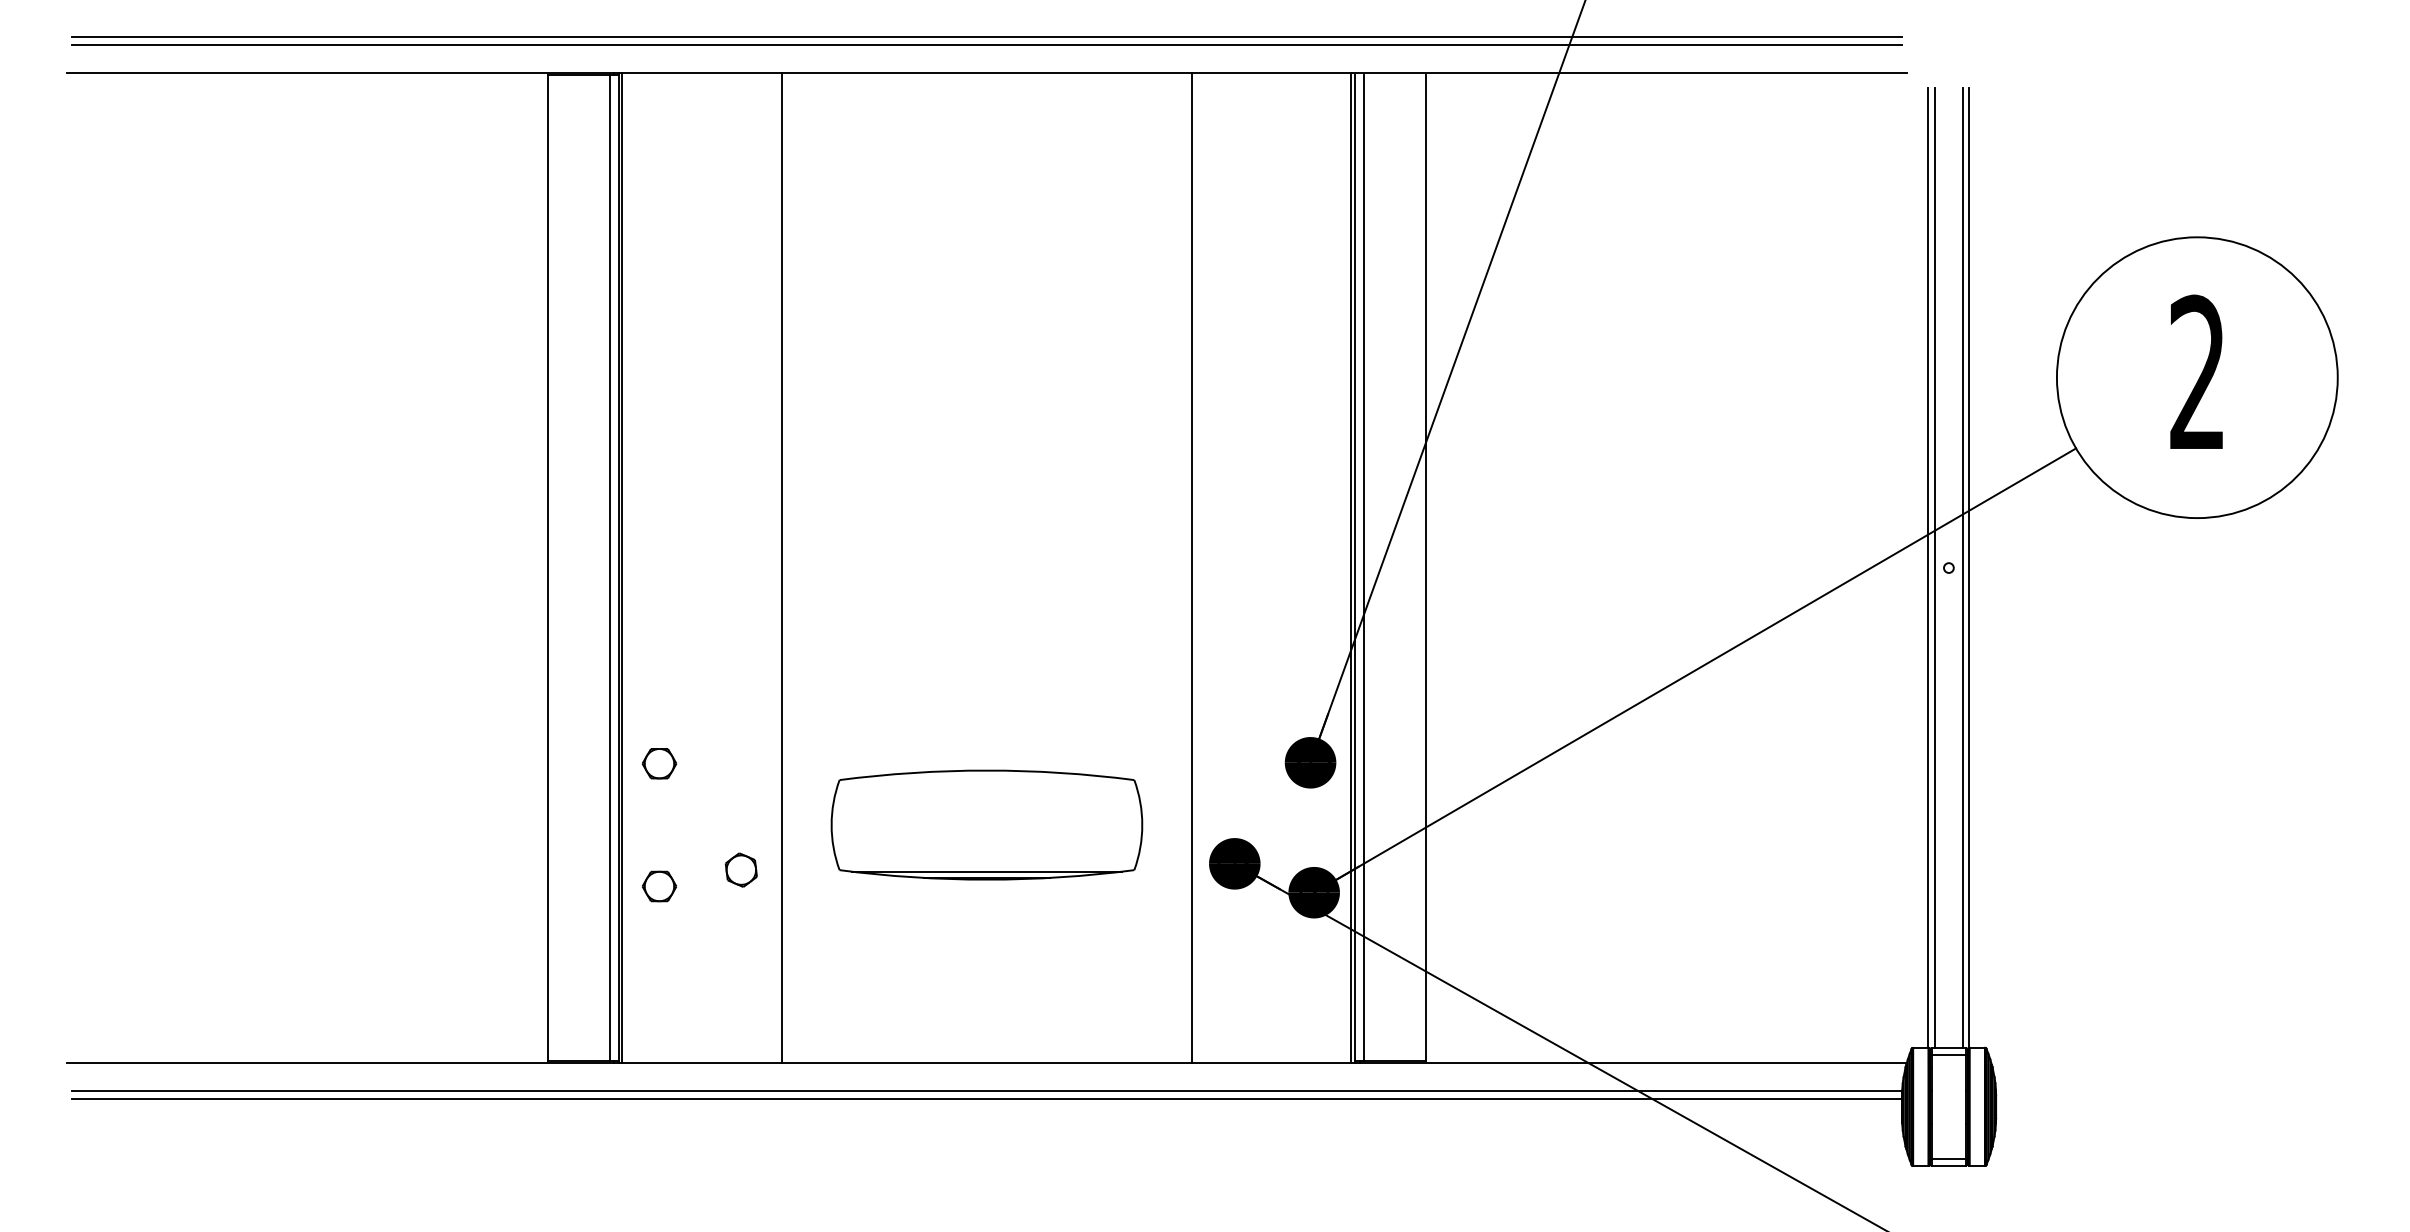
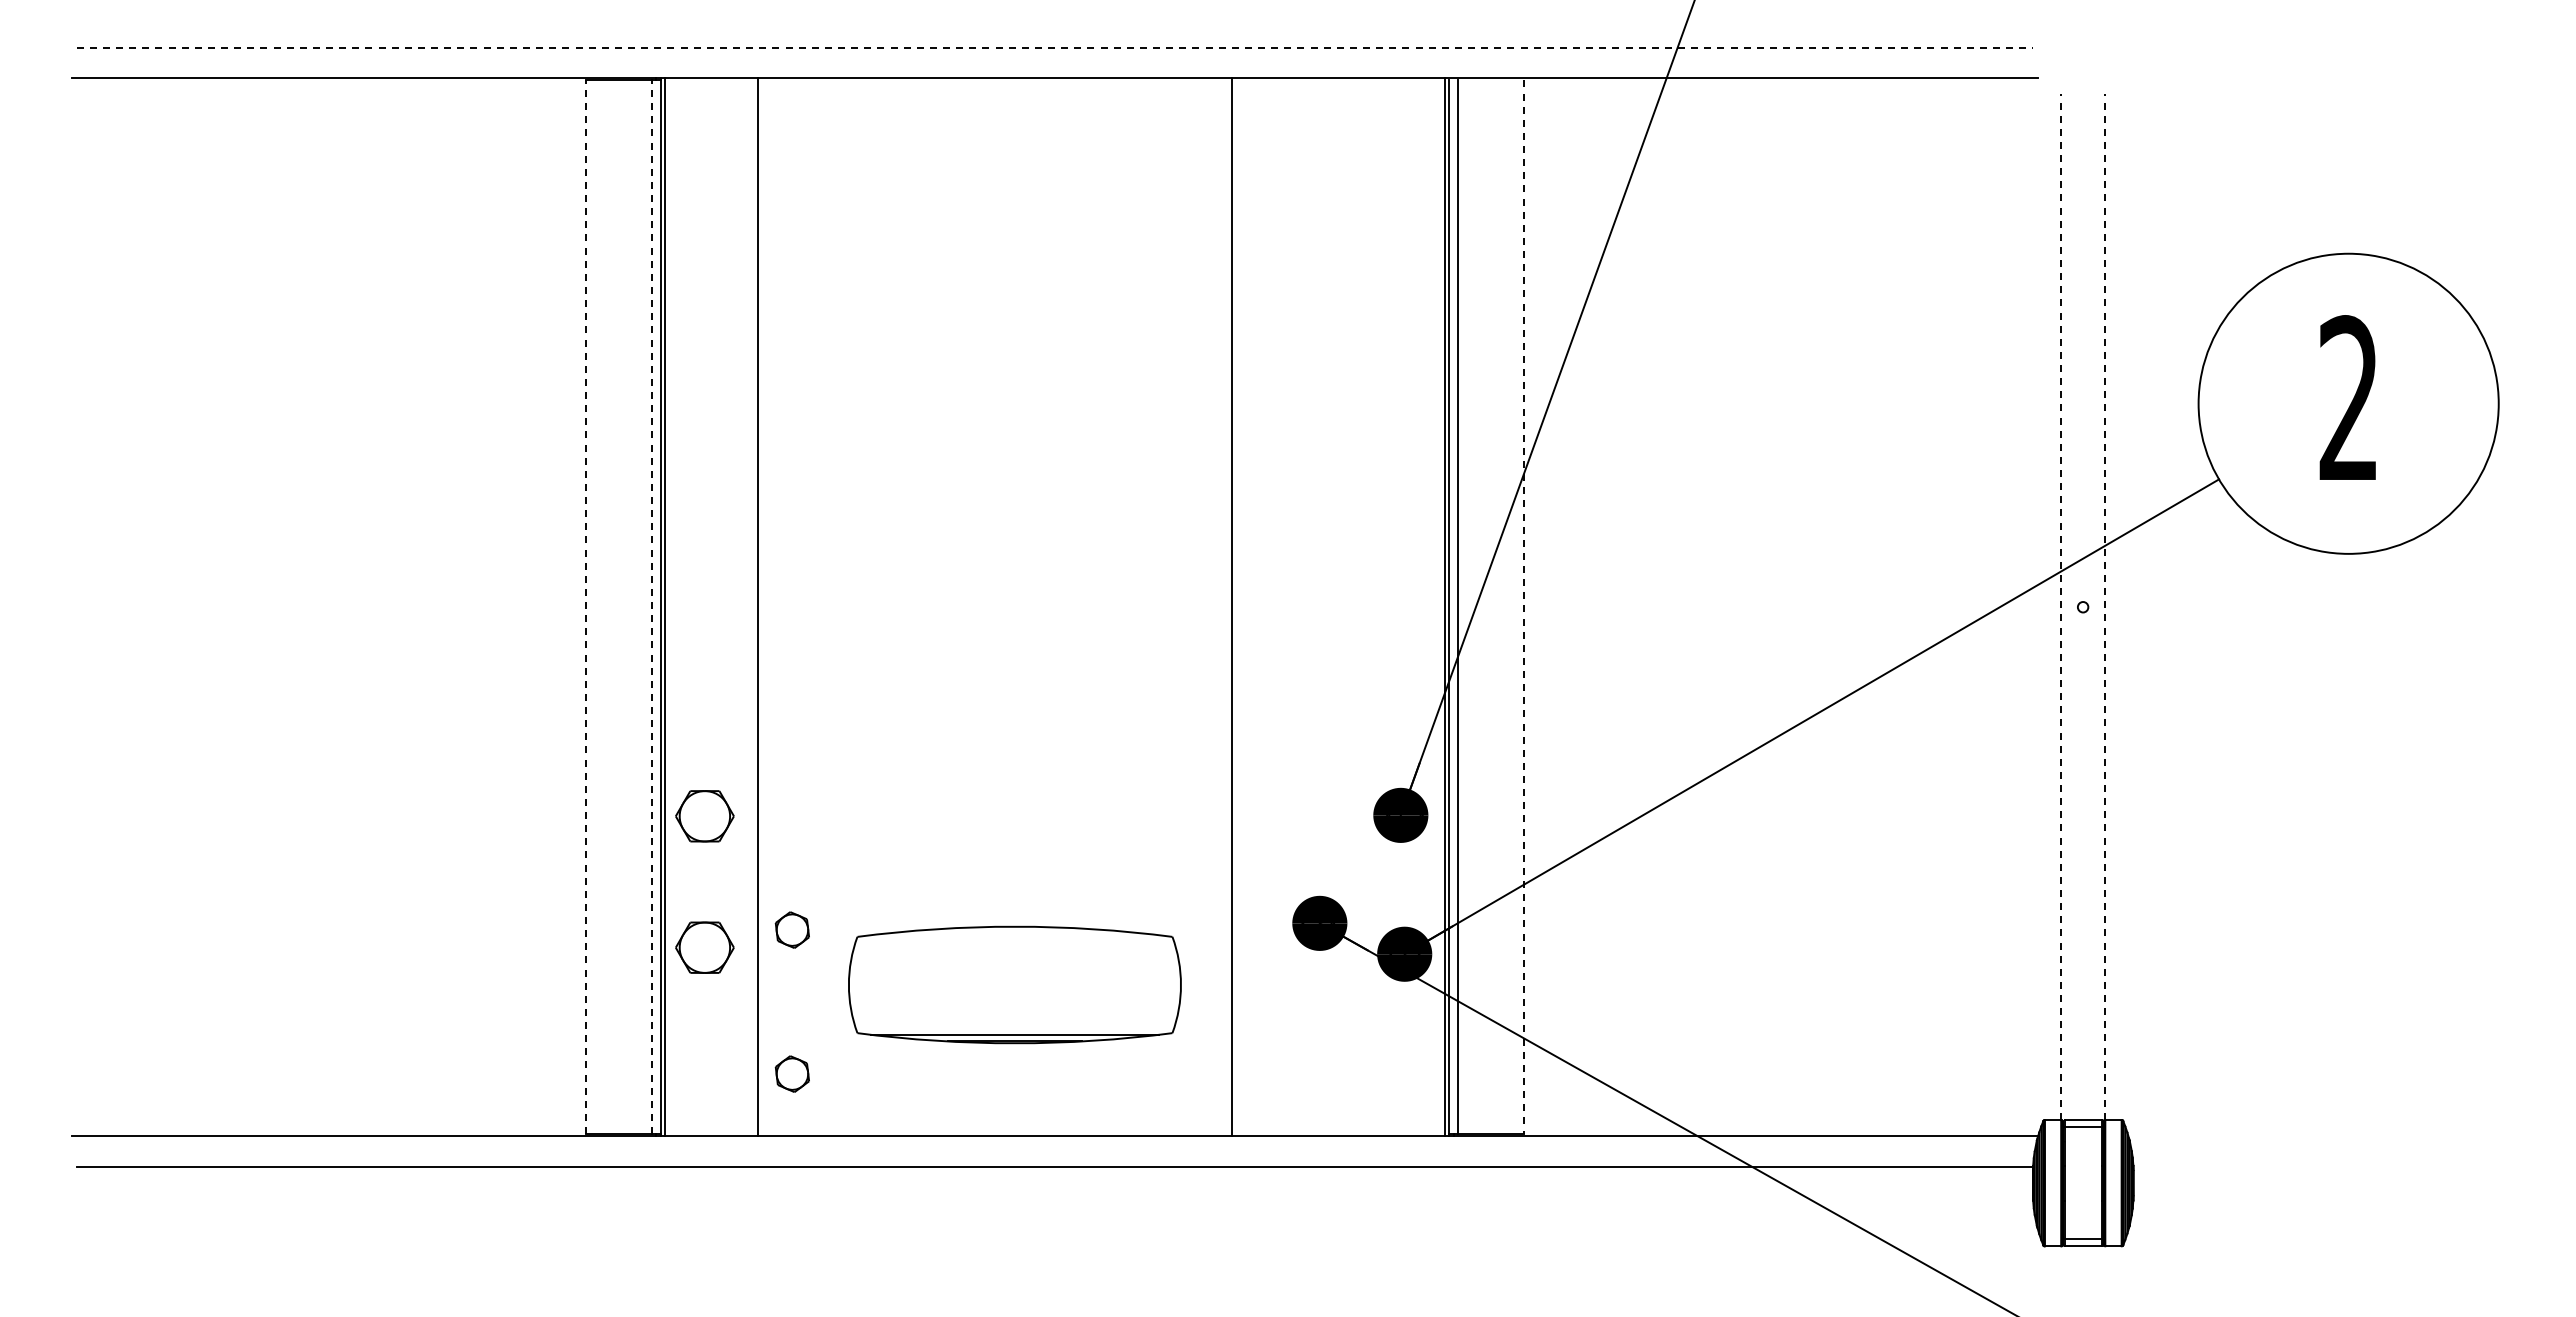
line: (986, 36) -> (1054, 39), removed
line: (987, 44) -> (1055, 47), solid -> dashed
line: (547, 568) -> (585, 607), solid -> dashed
line: (609, 568) -> (651, 607), solid -> dashed
line: (782, 568) -> (758, 607), moved
line: (1191, 568) -> (1231, 607), moved
line: (1425, 568) -> (1523, 607), solid -> dashed
line: (1928, 568) -> (2061, 607), solid -> dashed
line: (1935, 568) -> (2068, 607), removed
line: (1962, 568) -> (2097, 607), removed
line: (1968, 568) -> (2104, 607), solid -> dashed
part: (659, 763) -> (704, 816), size x1.6
part: (986, 824) -> (1014, 984), moved
part: (659, 886) -> (704, 947), size x1.6
part: (740, 1004) -> (791, 1073), added
line: (986, 1099) -> (1054, 1175), removed

